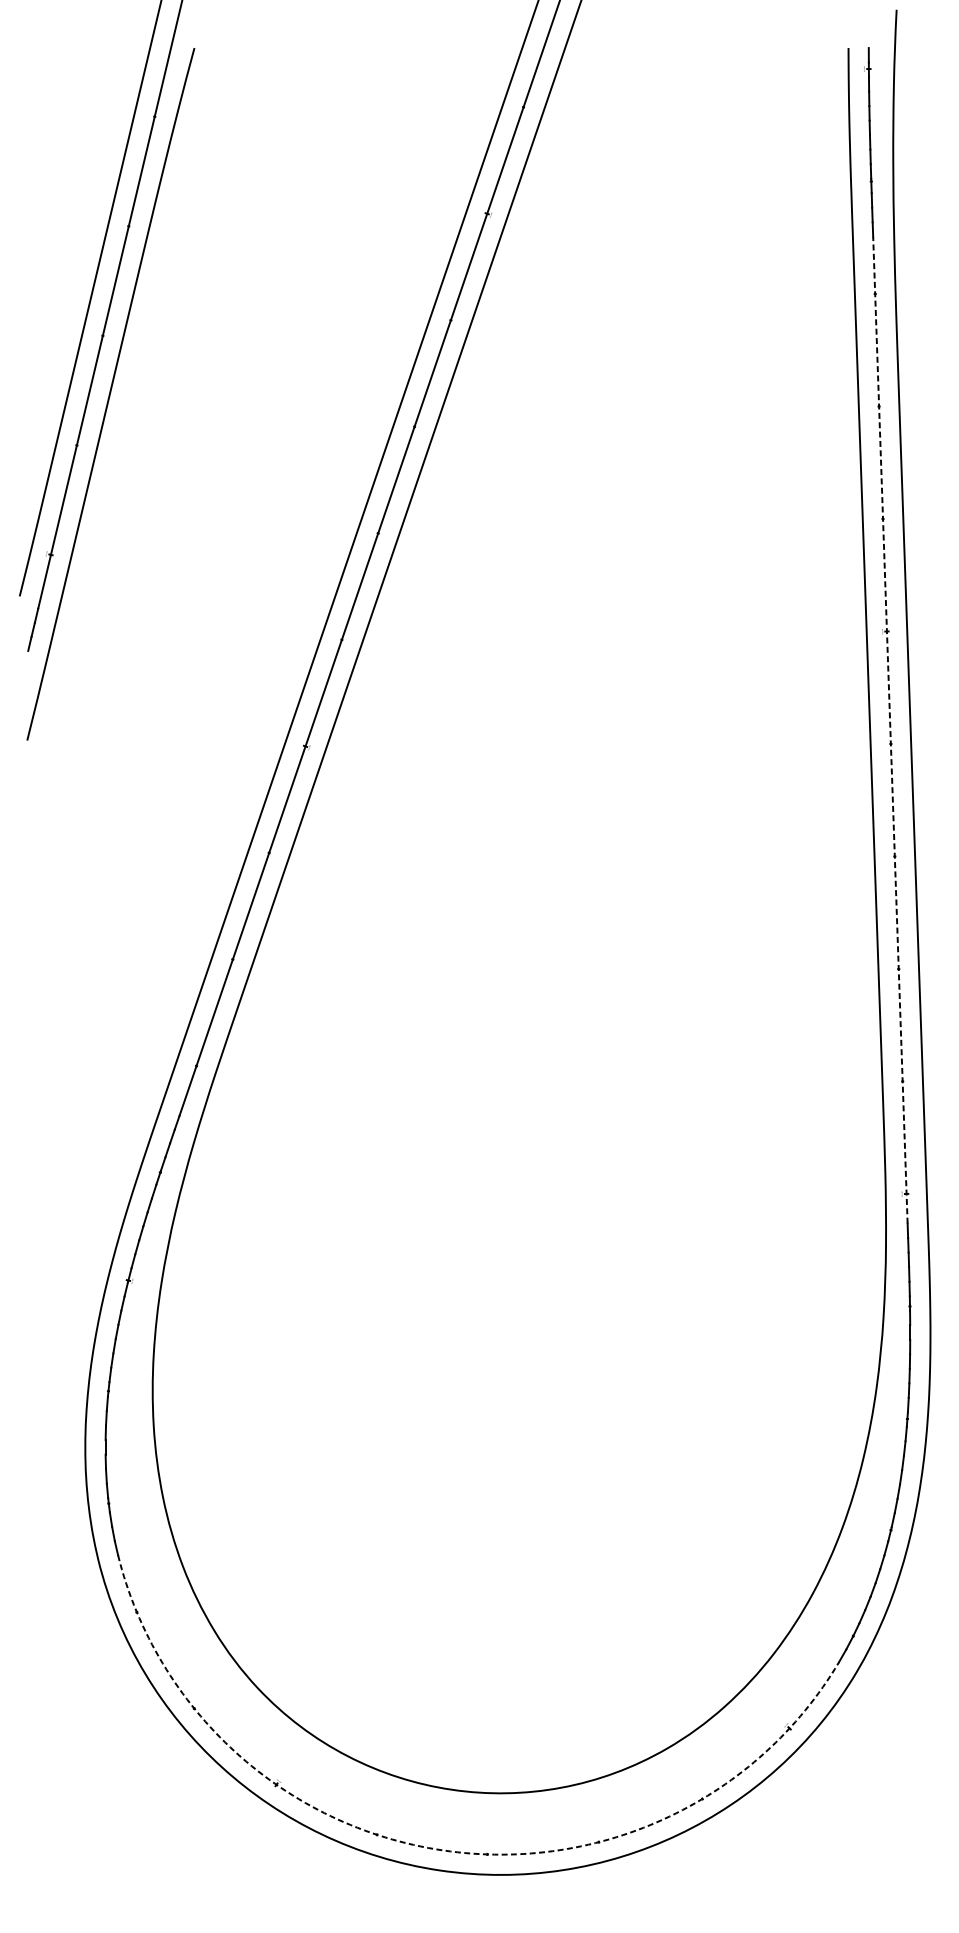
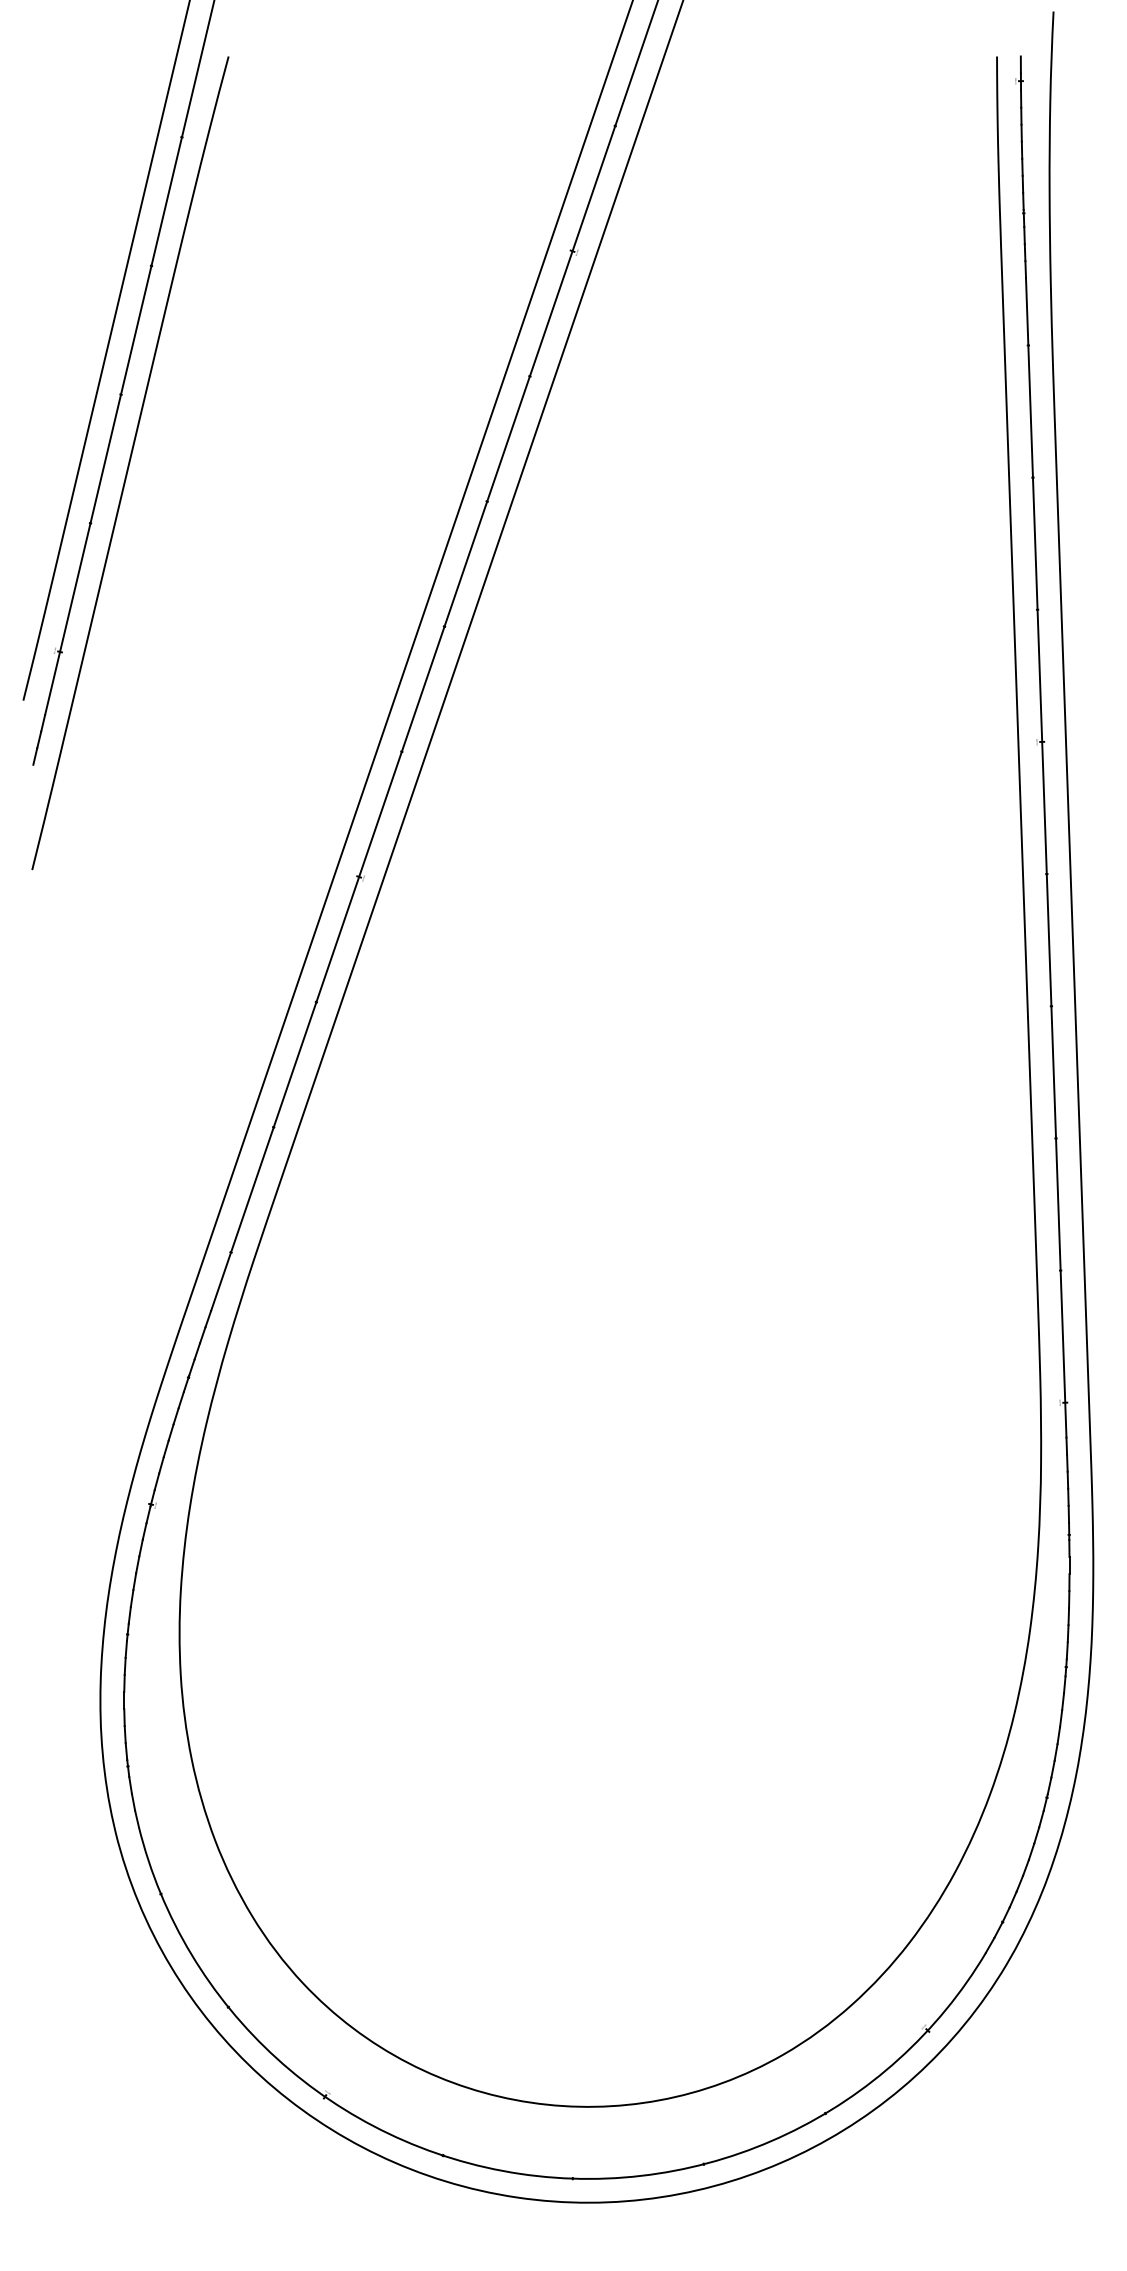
line: (890, 729) -> (1046, 857), dashed -> solid
arc: (442, 1850) -> (520, 2173), dashed -> solid

